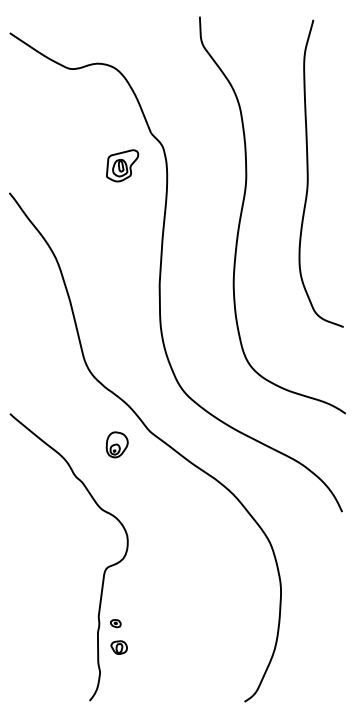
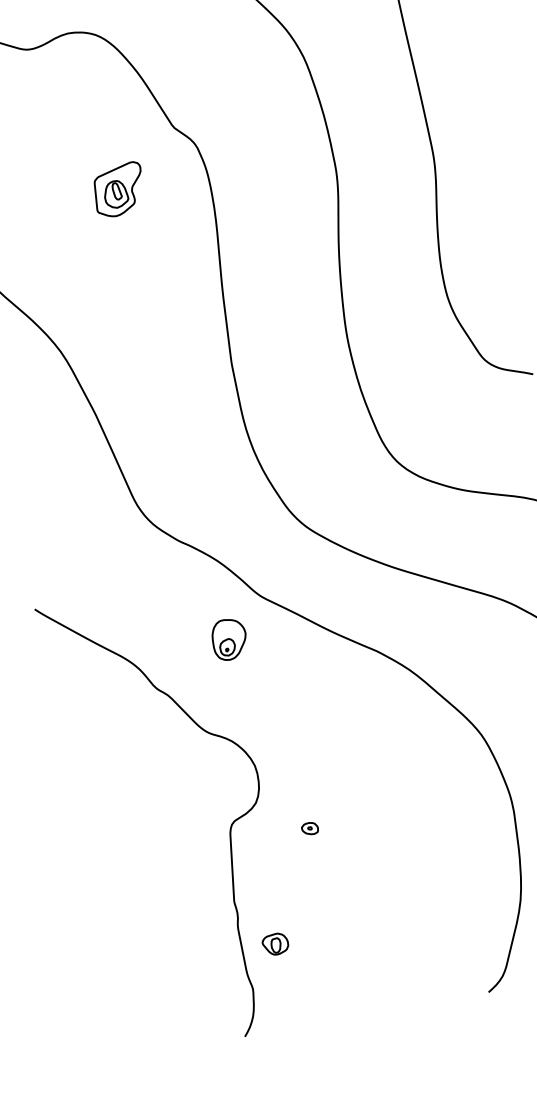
part: (122, 165) -> (118, 189), moved
part: (116, 444) -> (228, 639), moved
part: (115, 623) -> (309, 828), moved

